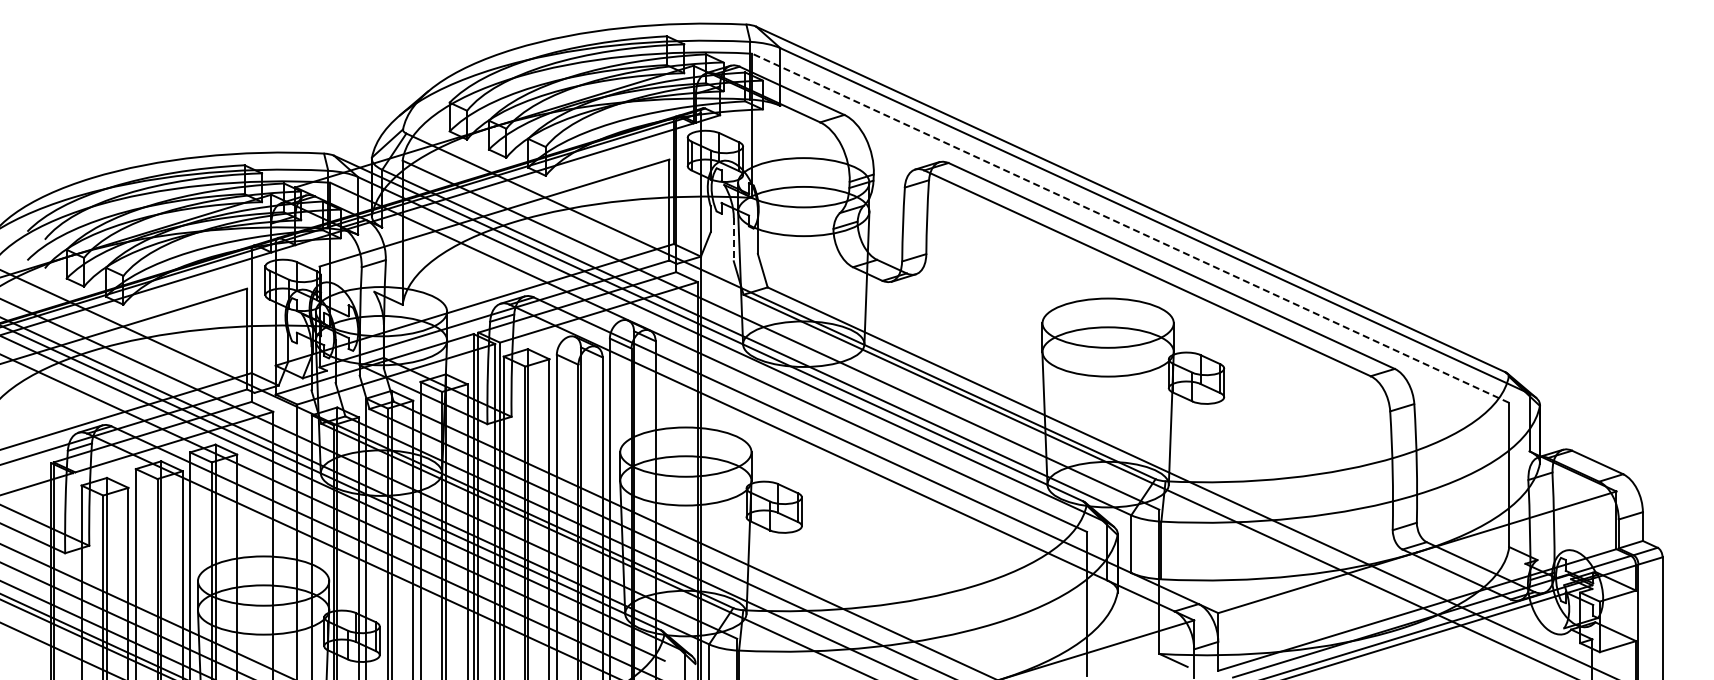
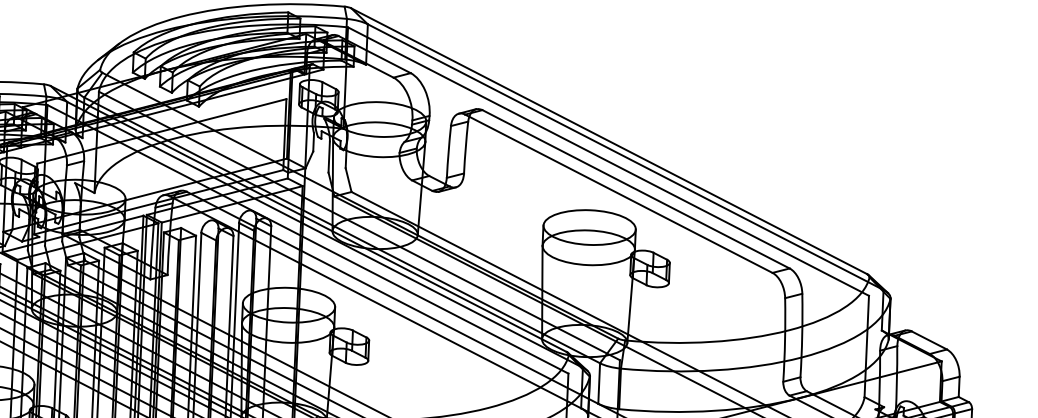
line: (1130, 228) -> (608, 161), dashed -> solid
line: (733, 239) -> (329, 157), dashed -> solid

